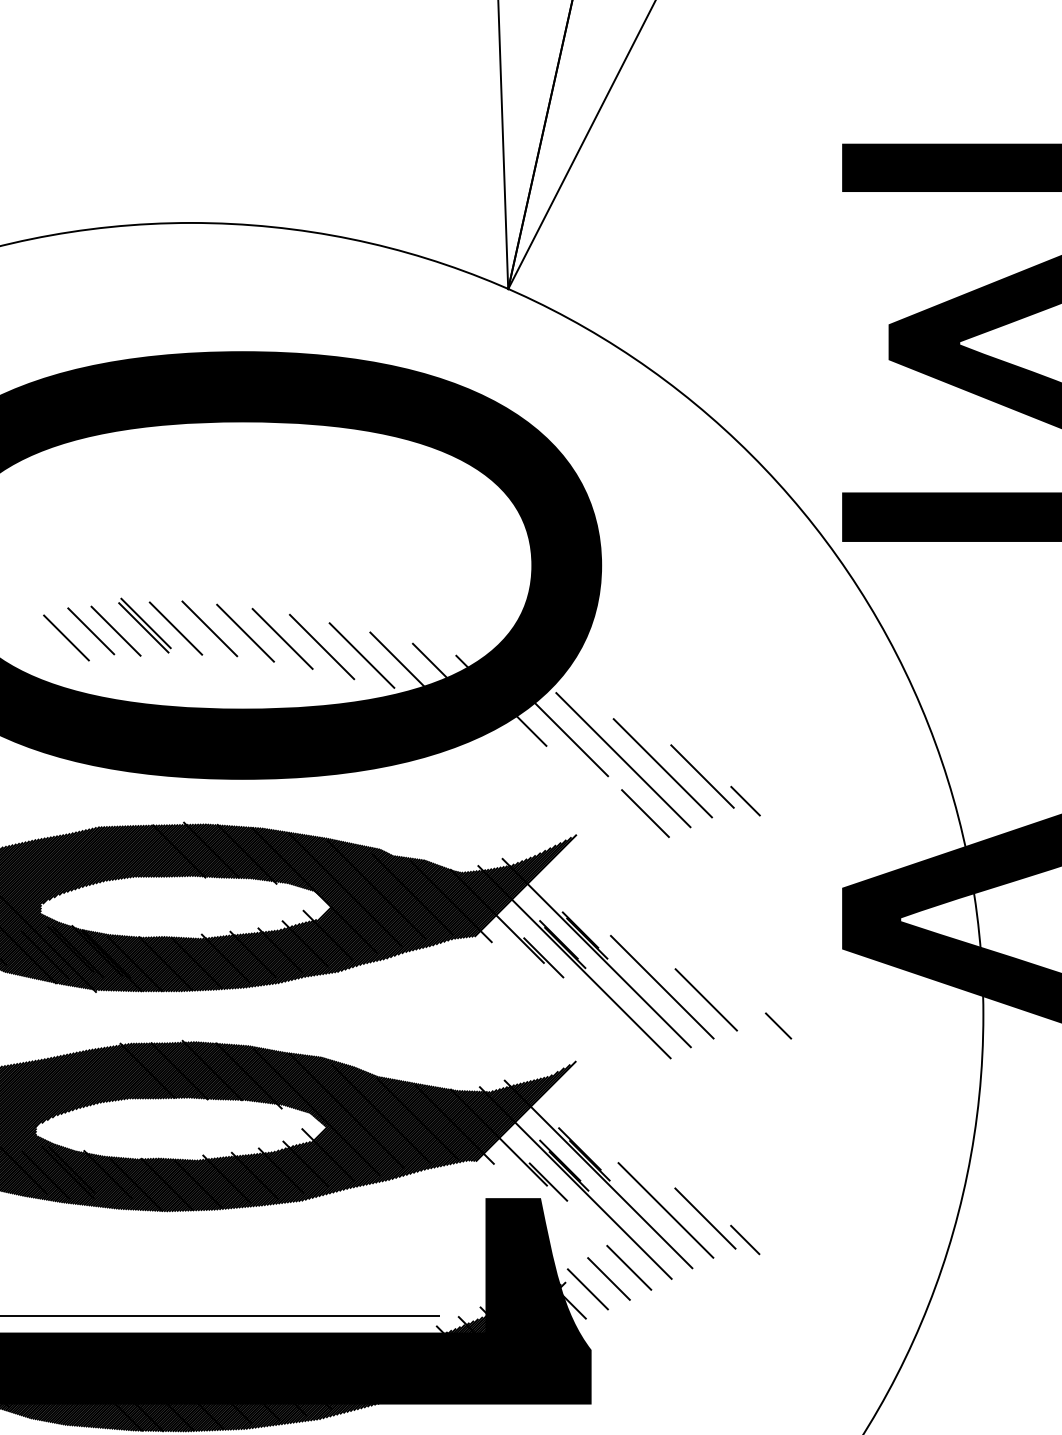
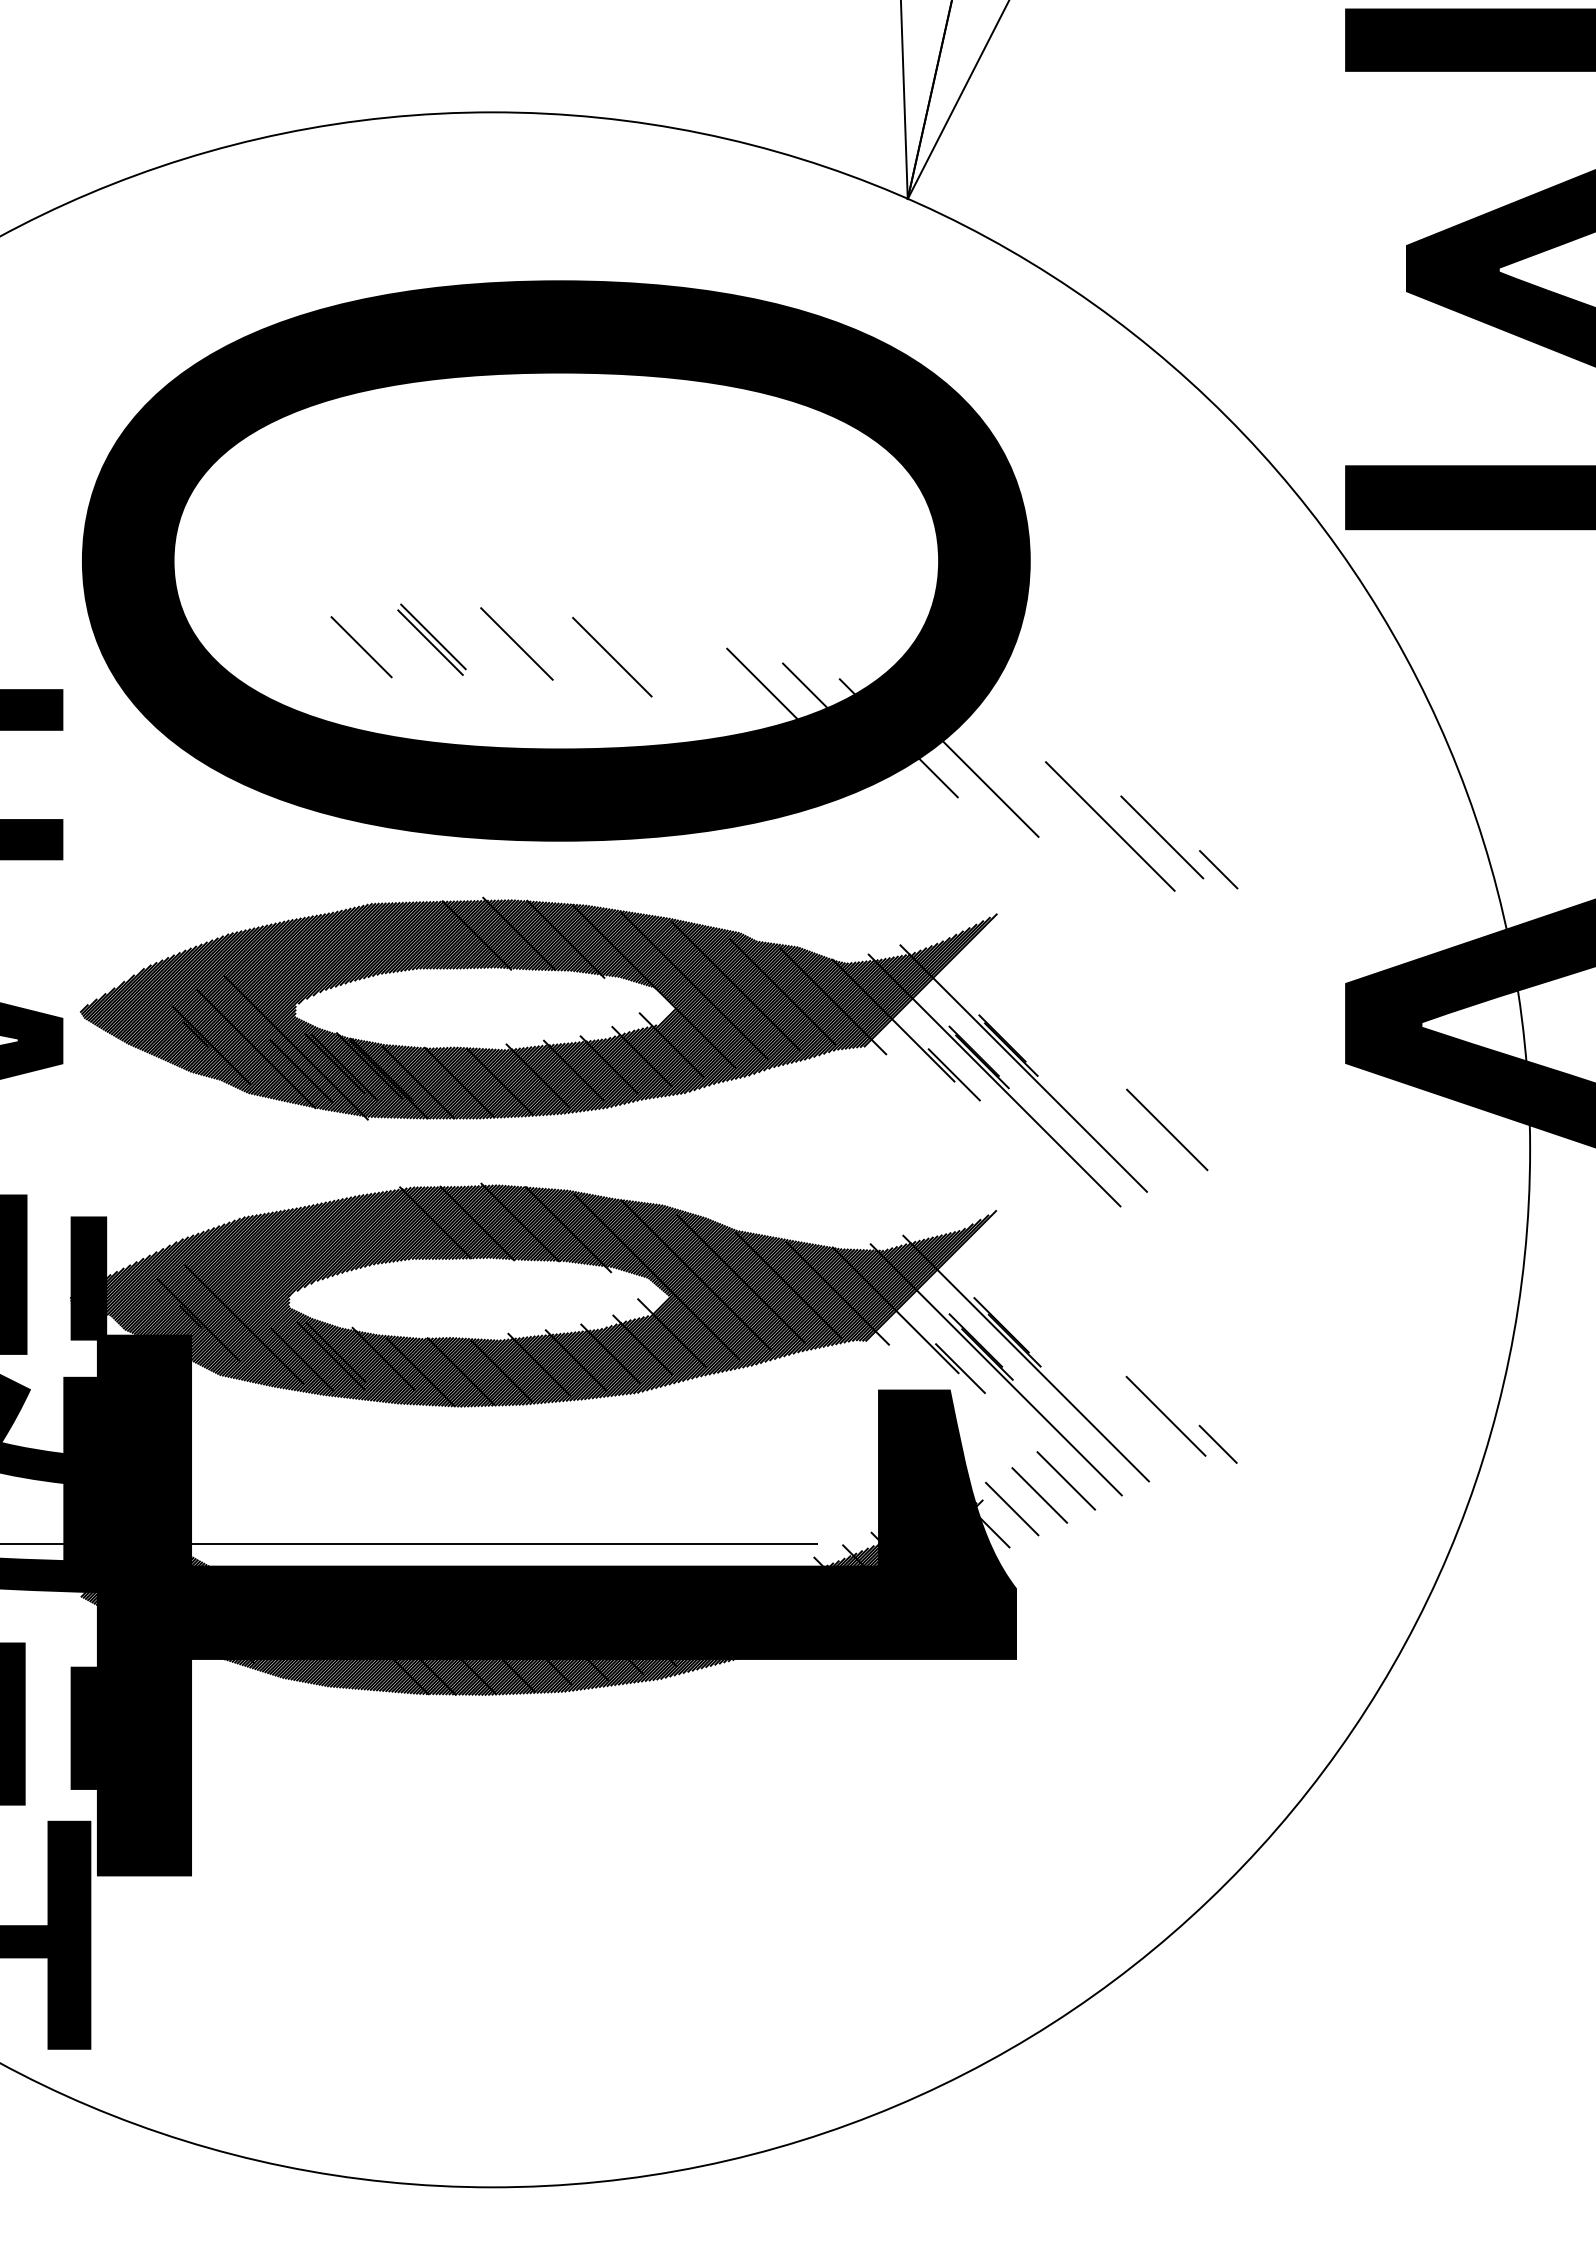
line: (175, 628) -> (472, 643), removed
line: (116, 631) -> (394, 647), removed
line: (245, 633) -> (563, 649), removed
line: (65, 637) -> (328, 655), removed
line: (321, 646) -> (663, 667), removed
line: (361, 655) -> (715, 678), removed
line: (623, 759) -> (1058, 815), removed
line: (645, 813) -> (1087, 885), removed
line: (662, 987) -> (1109, 1113), removed
line: (778, 1025) -> (1261, 1163), removed
line: (666, 1210) -> (1114, 1405), removed

